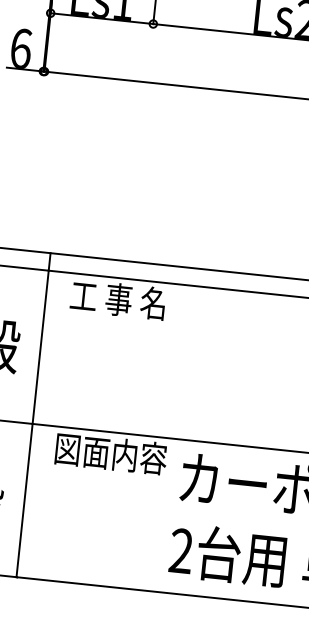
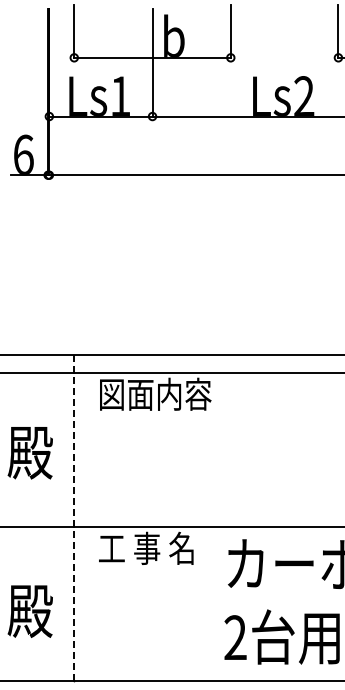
text: (127, 299) -> (155, 393), 工 事 名 -> 図面内容
line: (33, 415) -> (74, 518), solid -> dashed
text: (111, 452) -> (155, 547), 図面内容 -> 工 事 名

